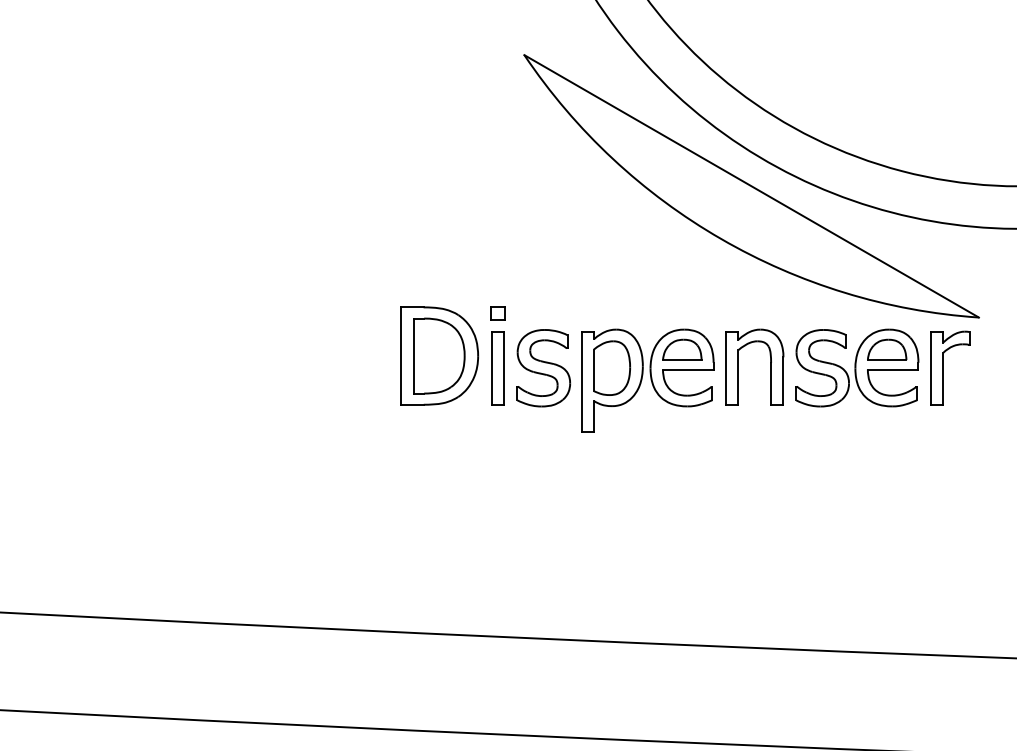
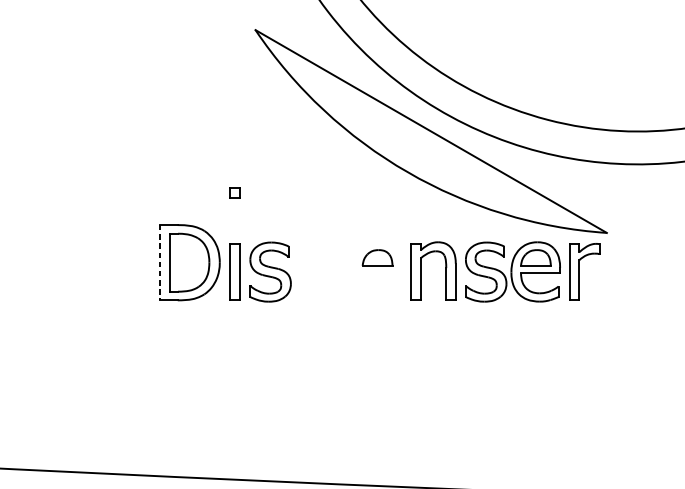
part: (497, 313) -> (234, 193), moved
line: (401, 356) -> (160, 263), solid -> dashed
part: (647, 380) -> (350, 281), removed

